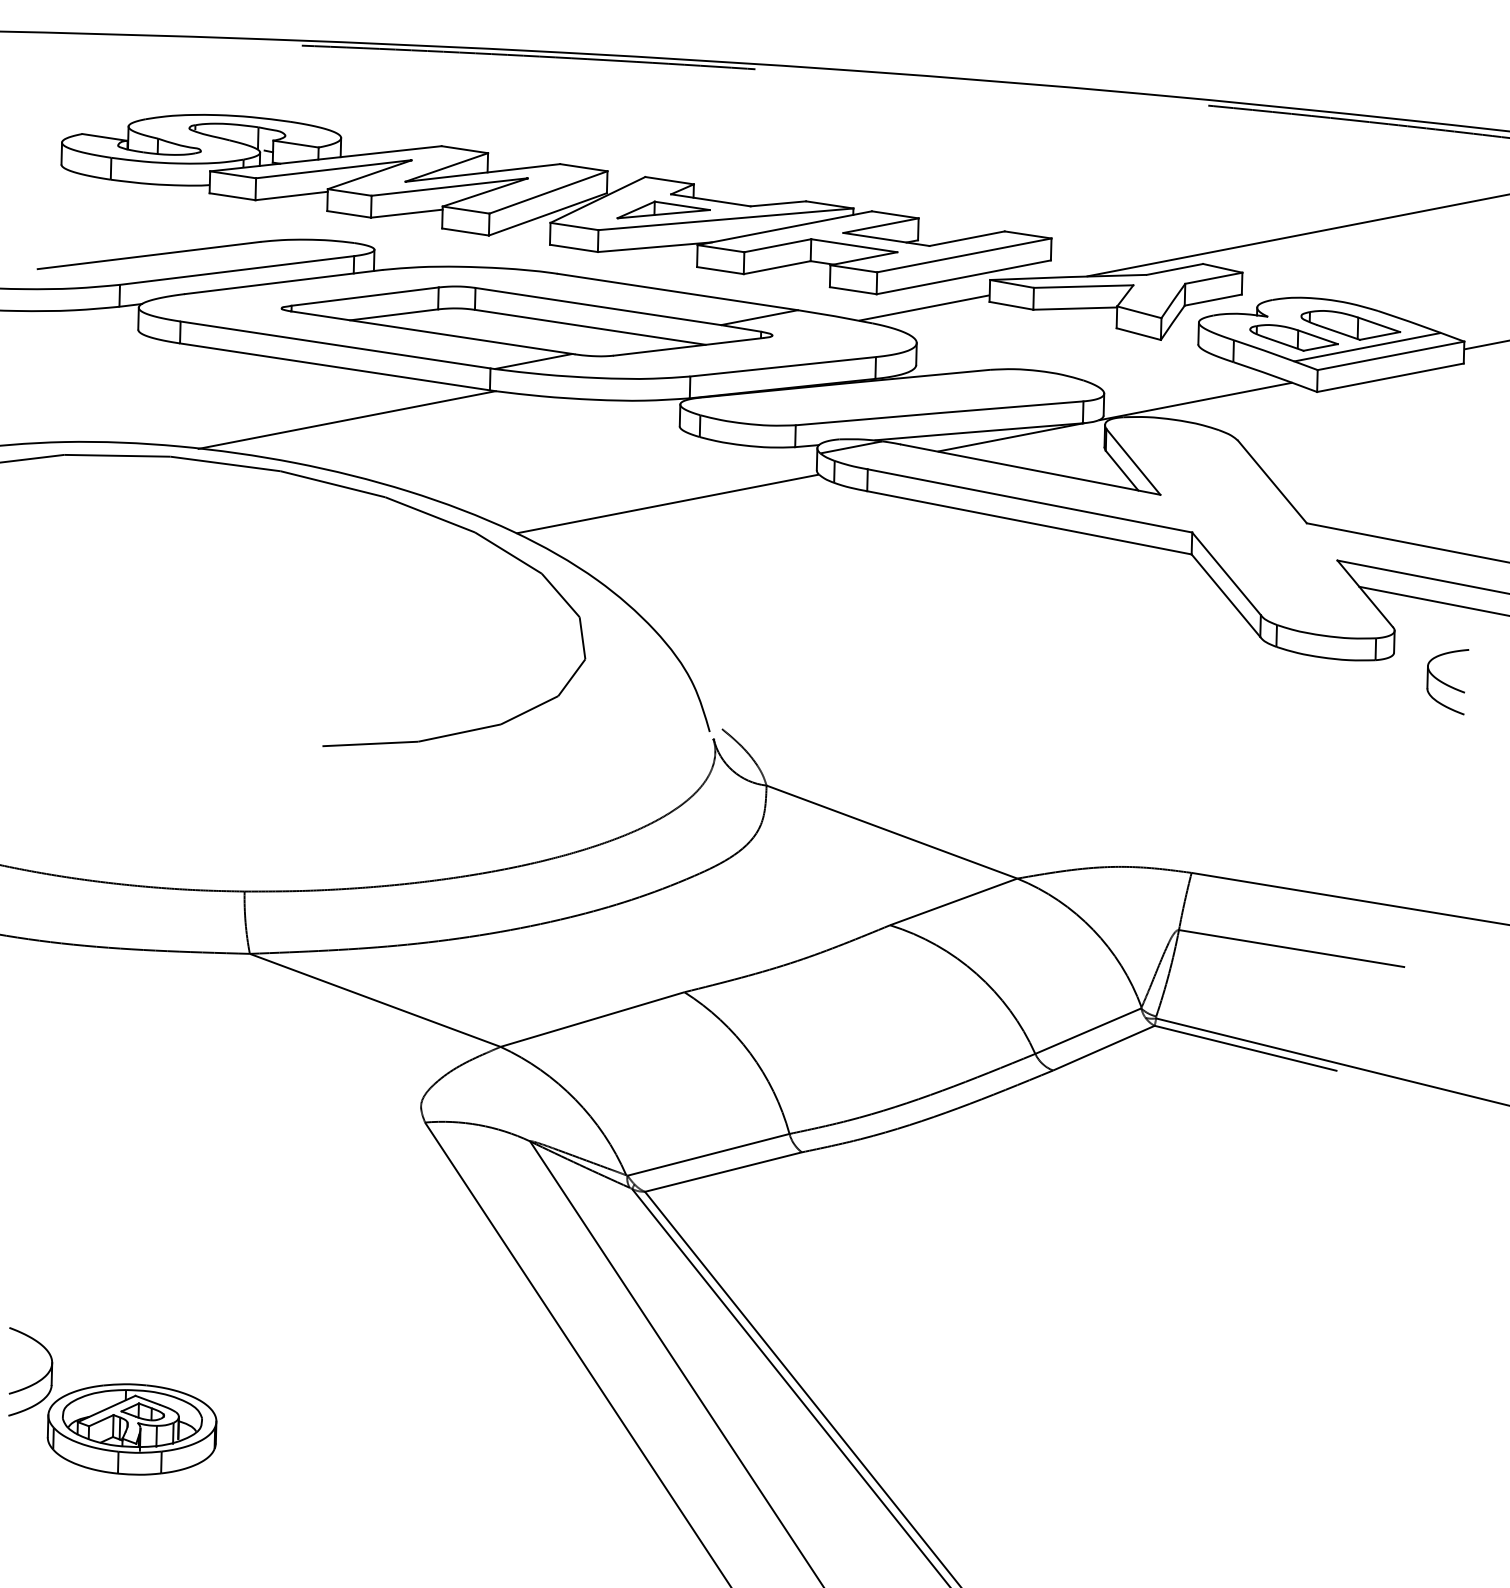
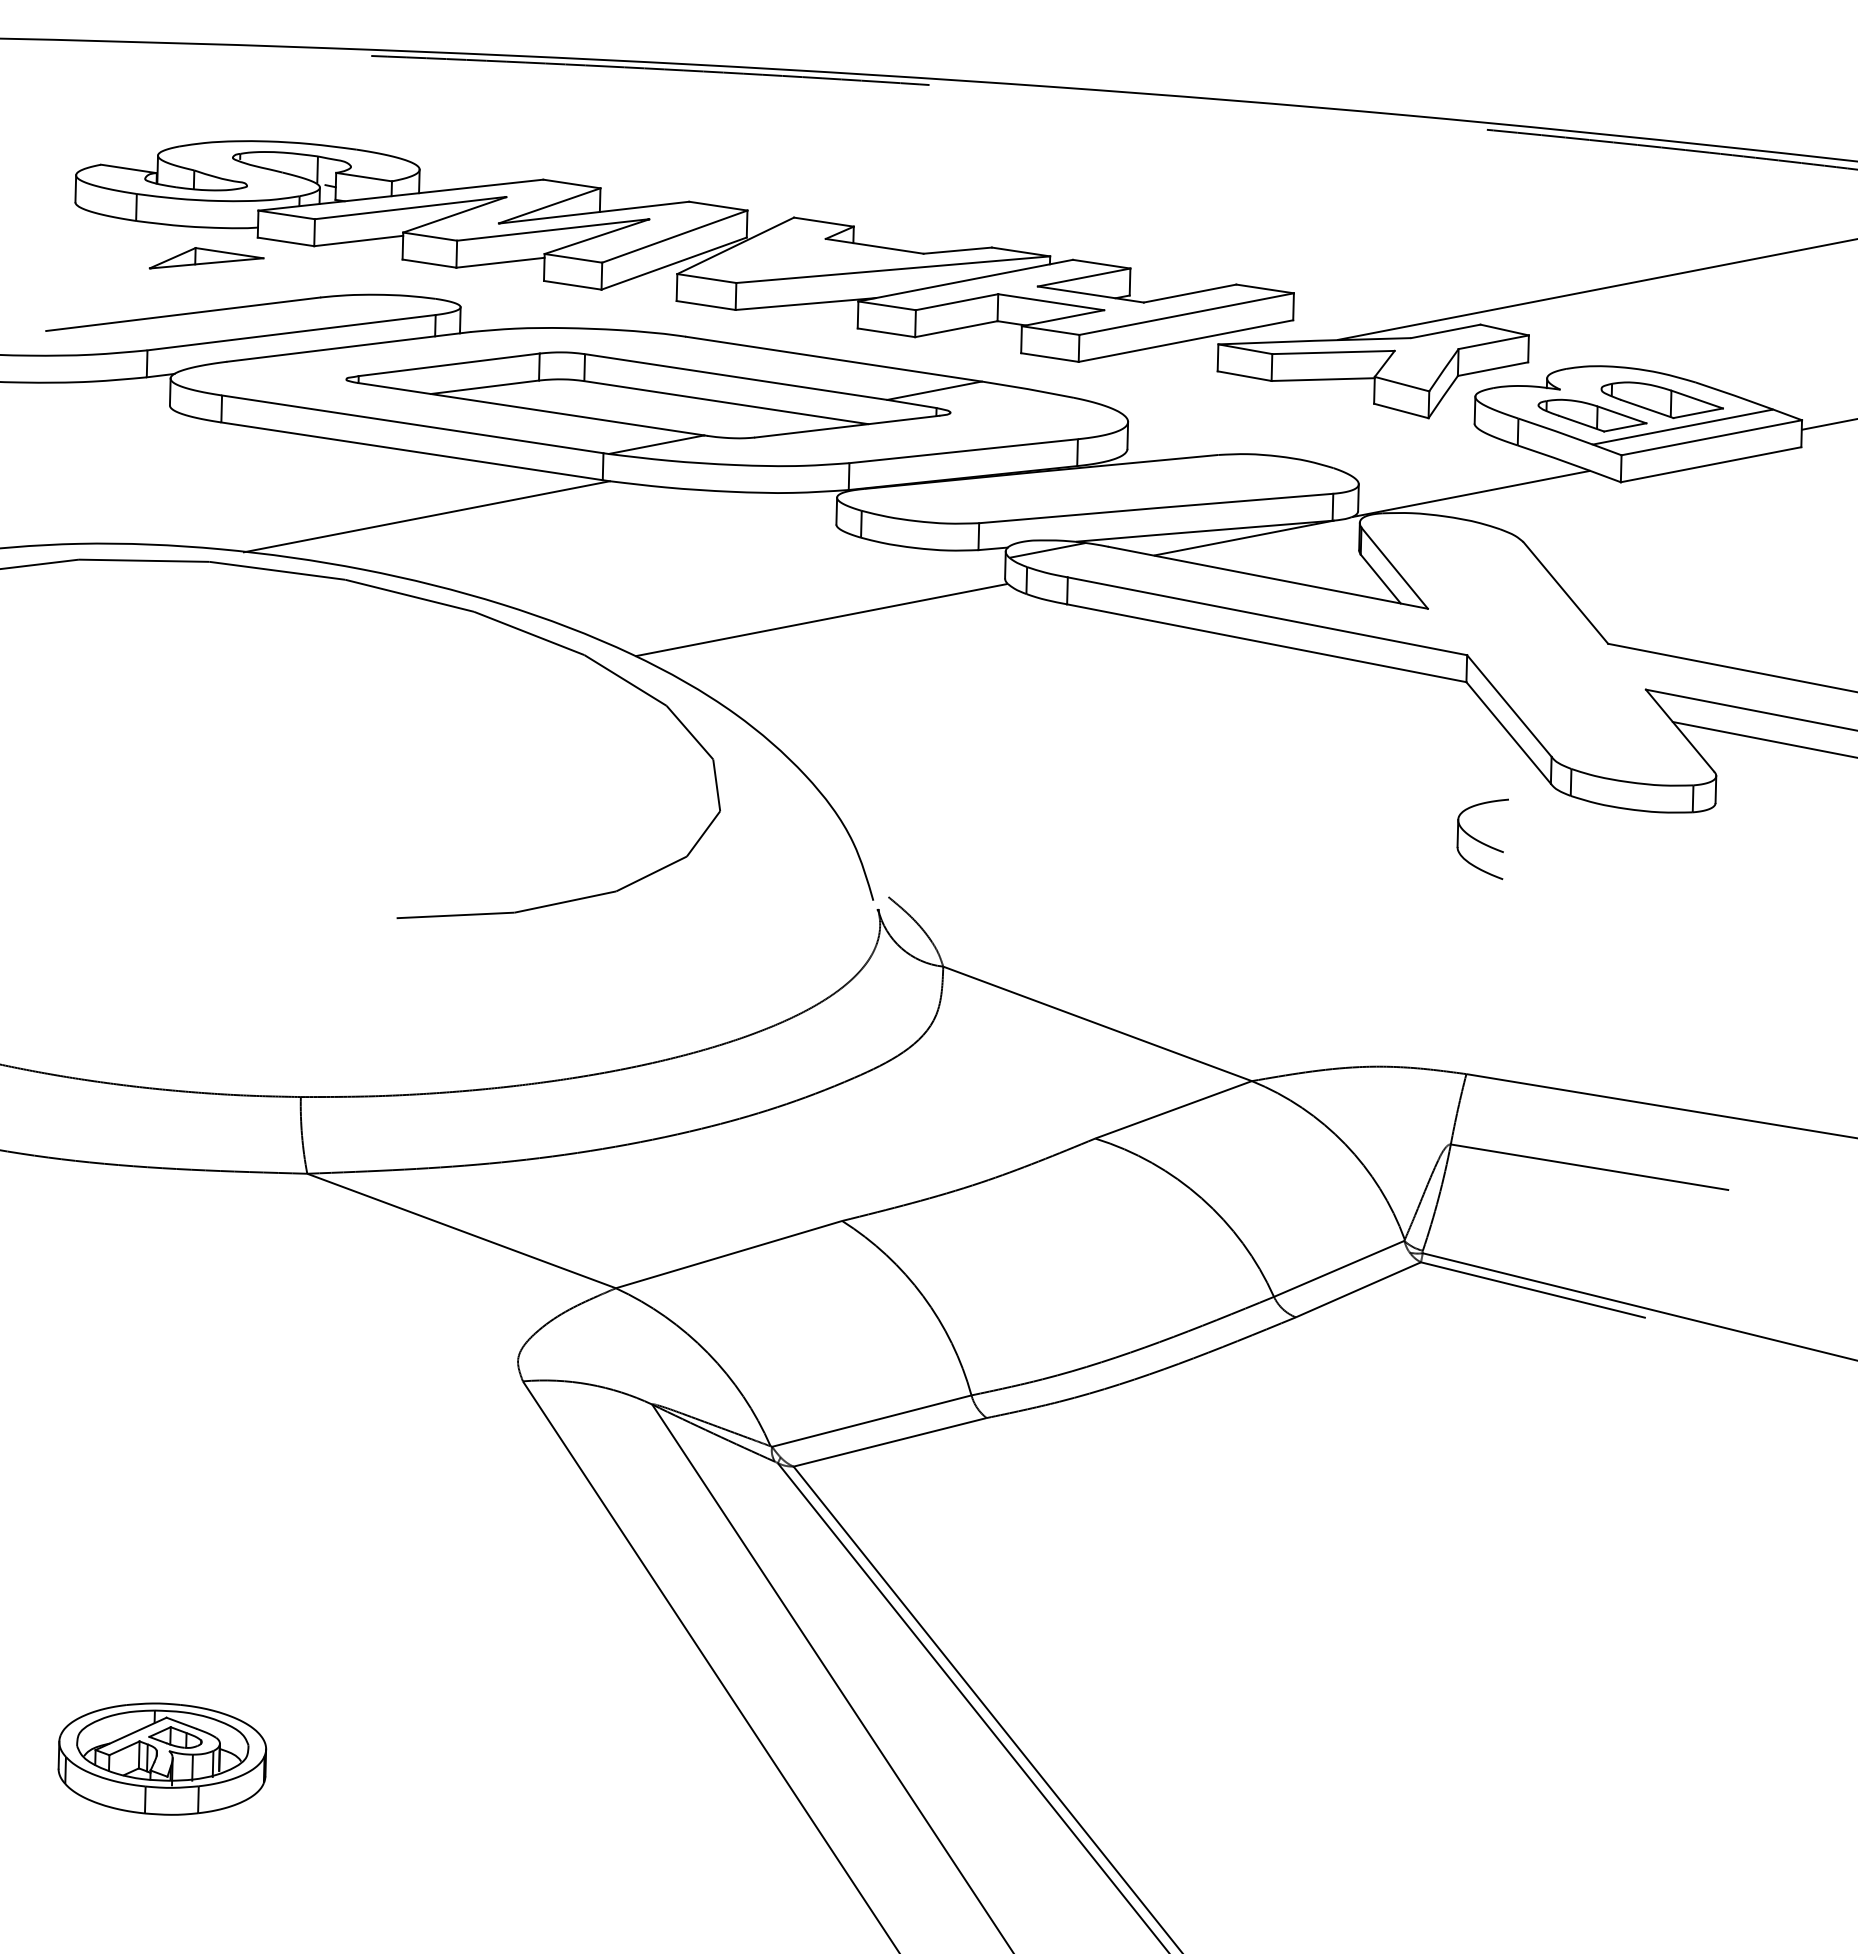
part: (663, 210) -> (206, 258), moved
line: (923, 307) -> (1136, 378), removed
part: (1447, 682) -> (1482, 839), moved
part: (36, 1381) -> (44, 1700), removed

